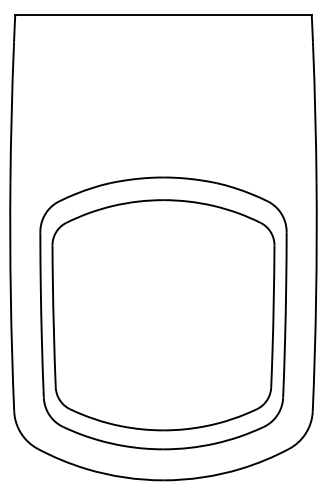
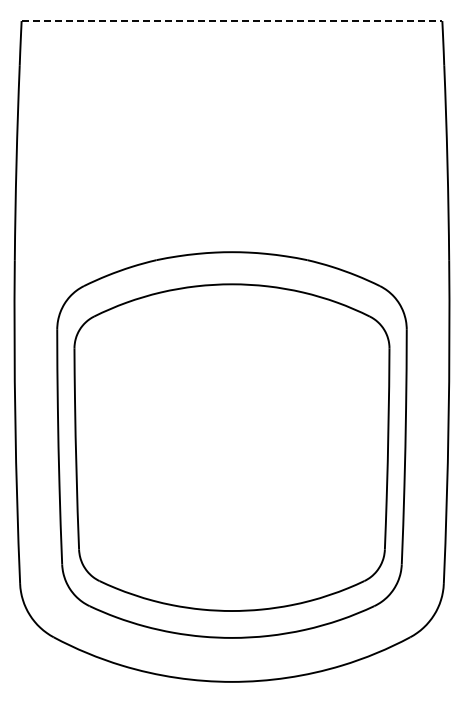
line: (163, 14) -> (232, 21), solid -> dashed

